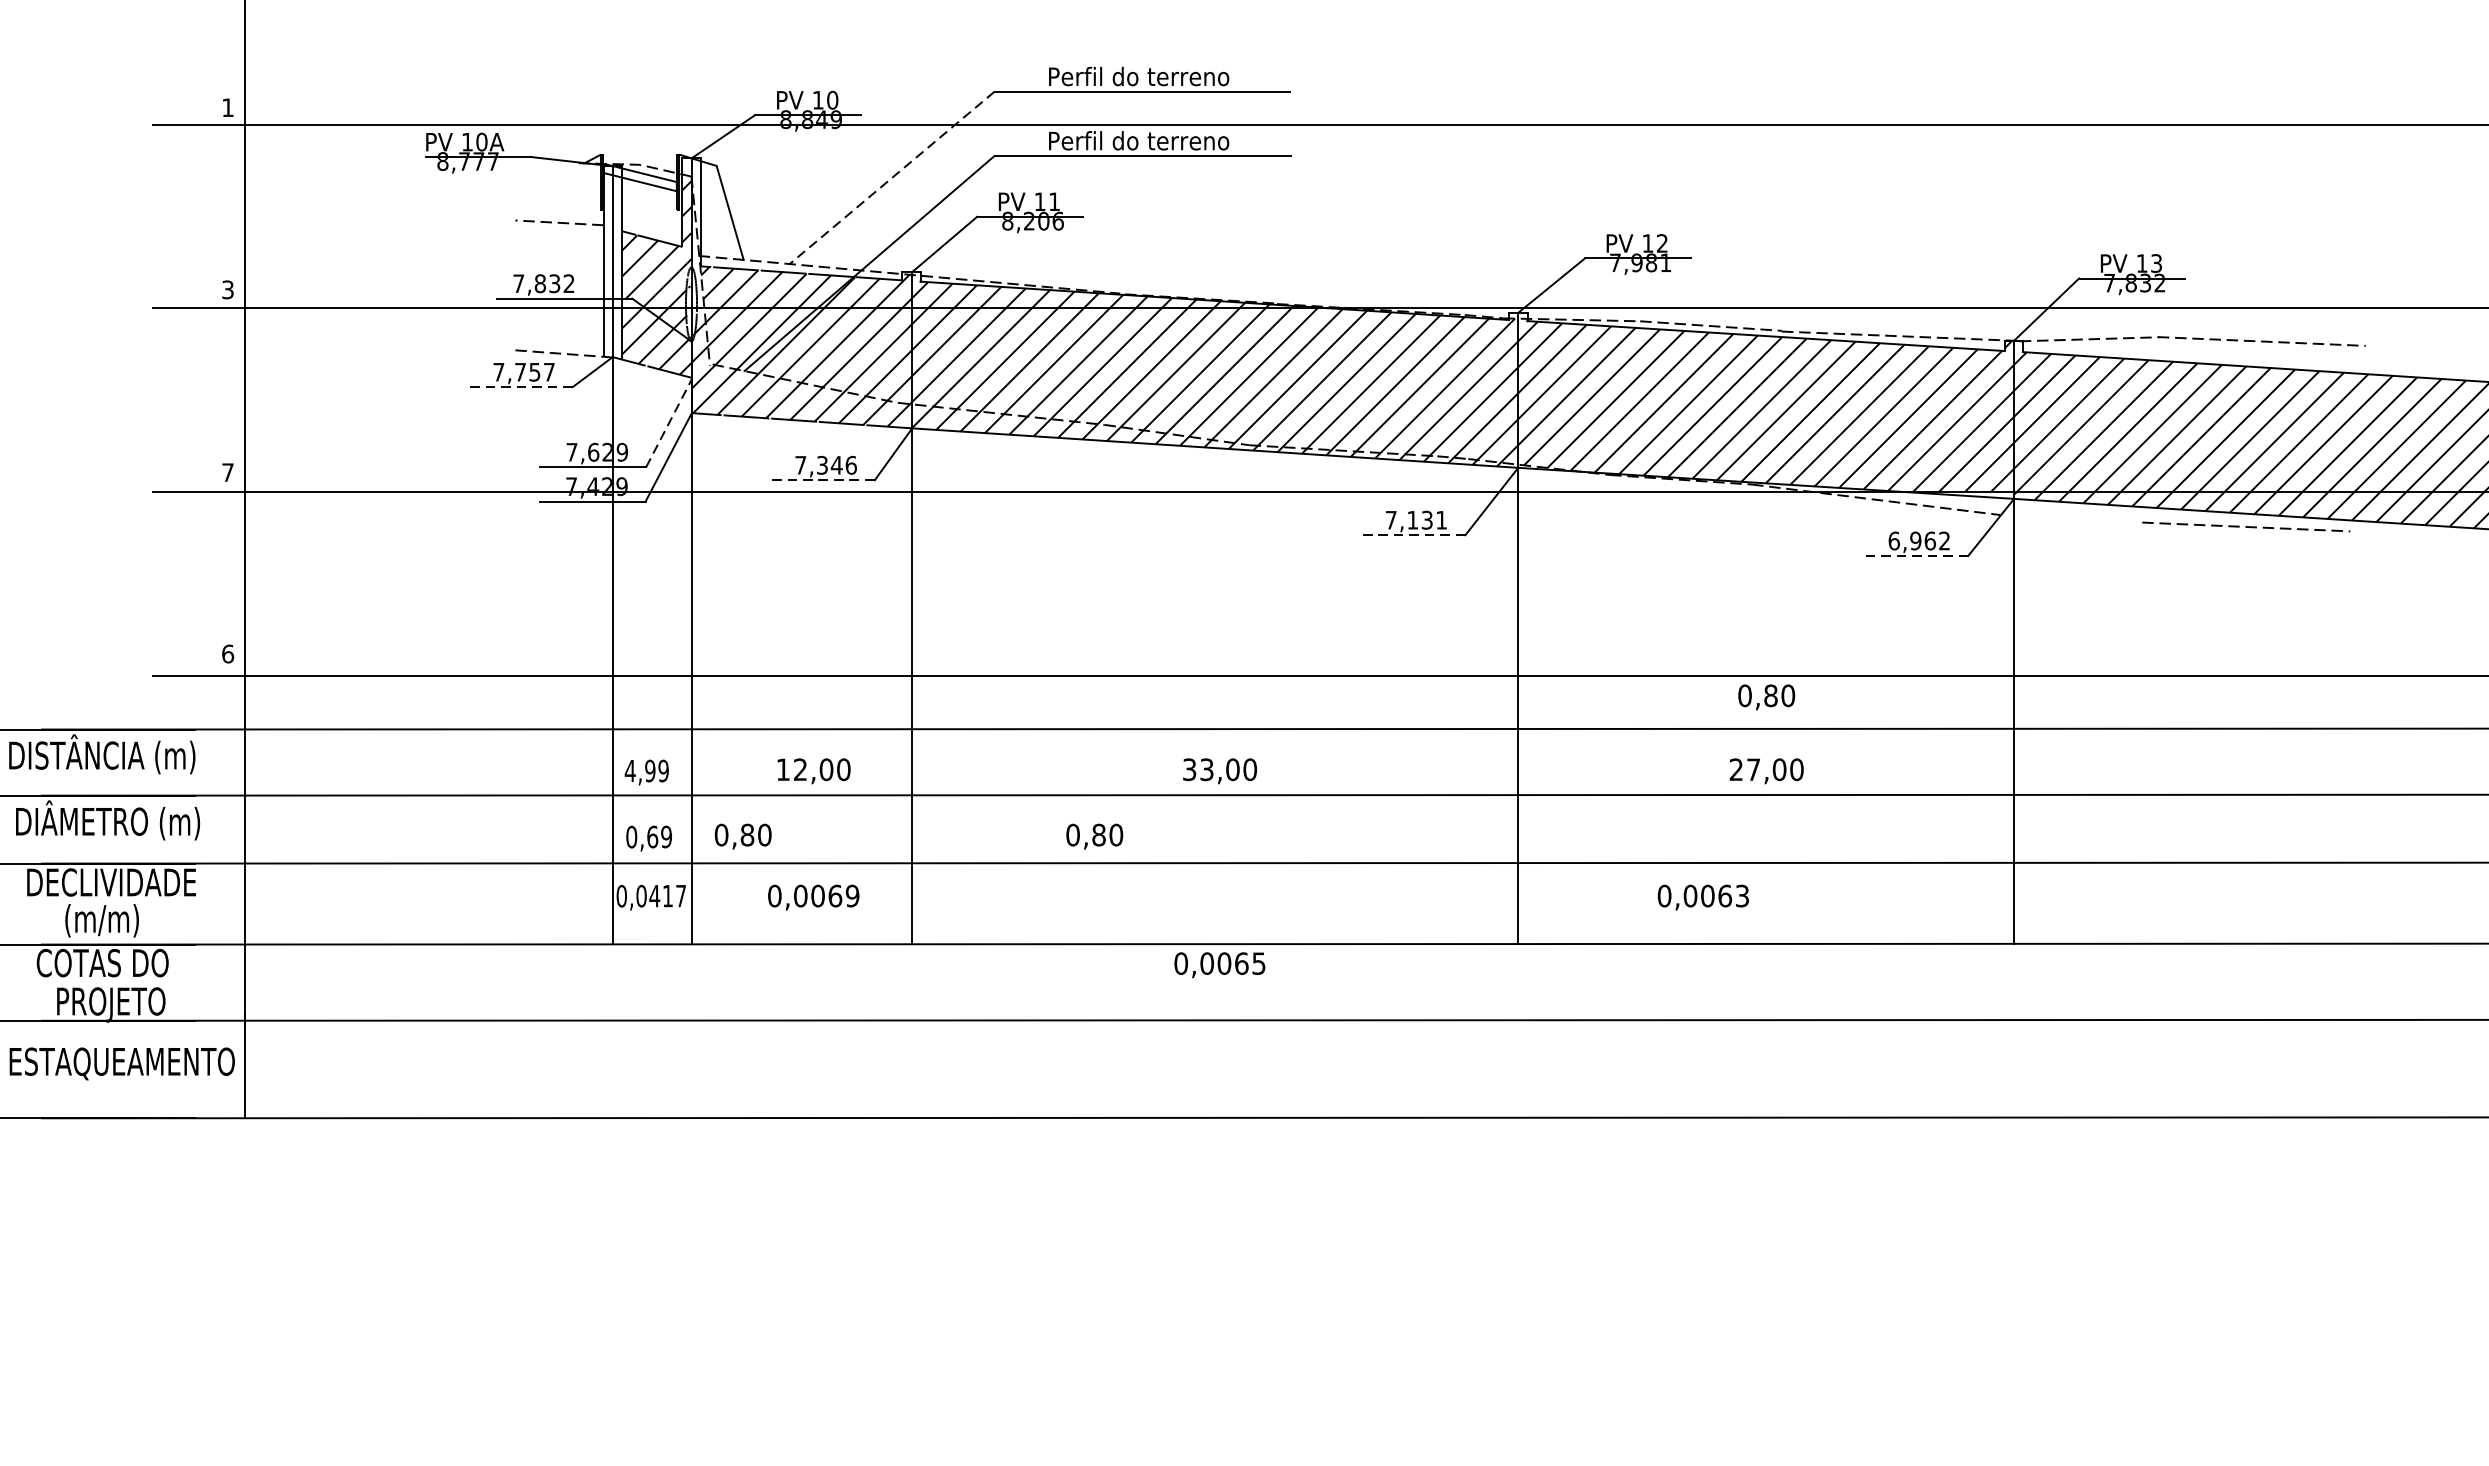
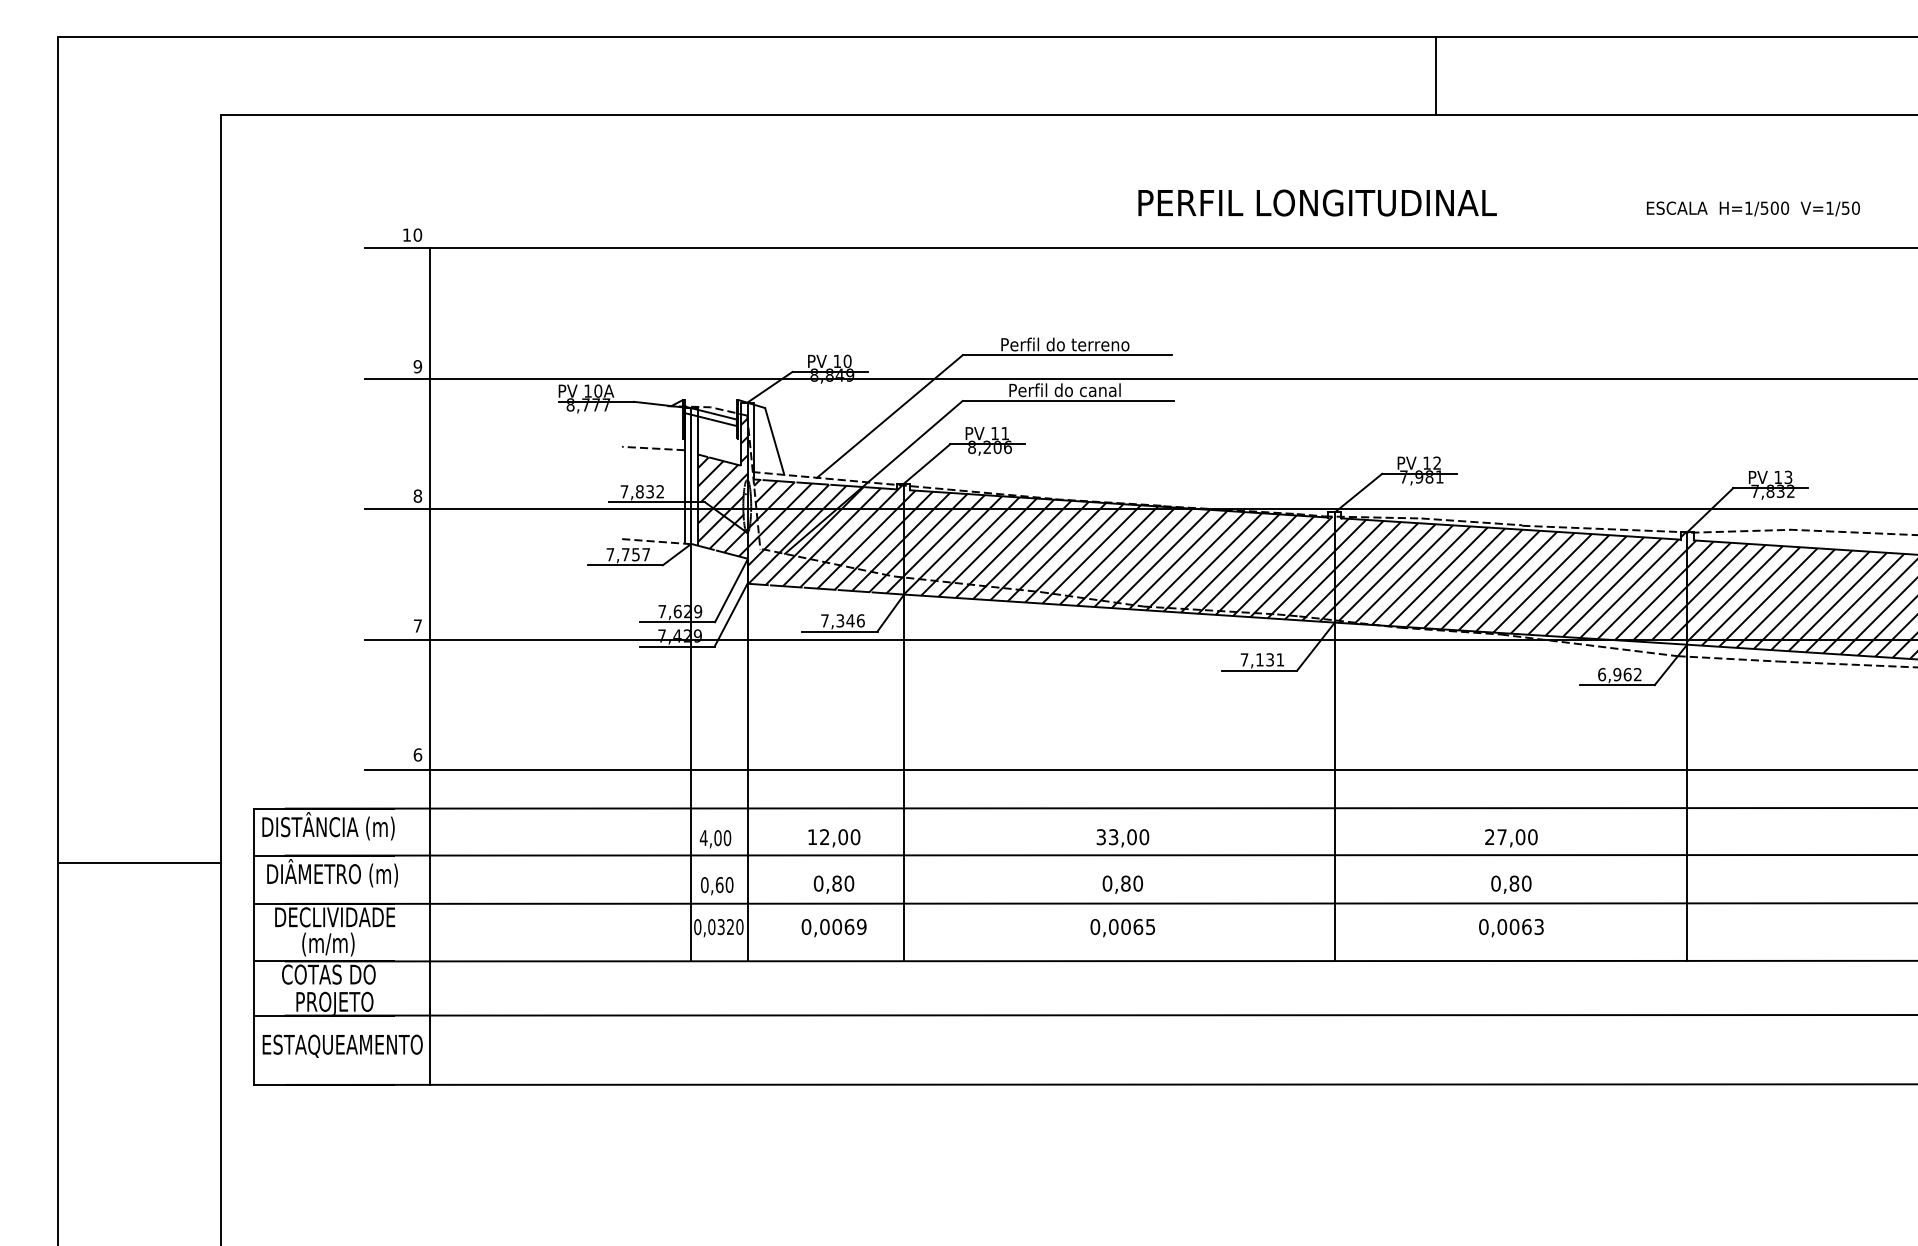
text: (227, 107) -> (417, 366), 1 -> 9
text: (1139, 141) -> (1065, 390), Perfil do terreno -> Perfil do canal
line: (891, 177) -> (889, 416), dashed -> solid
text: (227, 288) -> (417, 495), 3 -> 8
line: (520, 387) -> (625, 565), dashed -> solid
line: (669, 422) -> (731, 590), dashed -> solid
line: (822, 480) -> (840, 631), dashed -> solid
line: (2070, 518) -> (1727, 658), added
line: (1412, 535) -> (1259, 670), dashed -> solid
line: (1915, 556) -> (1617, 685), dashed -> solid
text: (1766, 697) -> (1511, 884), moved
text: (656, 771) -> (722, 838), 4,99 -> 4,00
text: (742, 836) -> (833, 884), moved
text: (1094, 836) -> (1122, 884), moved
text: (666, 837) -> (729, 885), 0,69 -> 0,60
text: (667, 896) -> (730, 927), 0,0417 -> 0,0320
text: (1703, 898) -> (1511, 928), moved
text: (1219, 965) -> (1122, 928), moved

